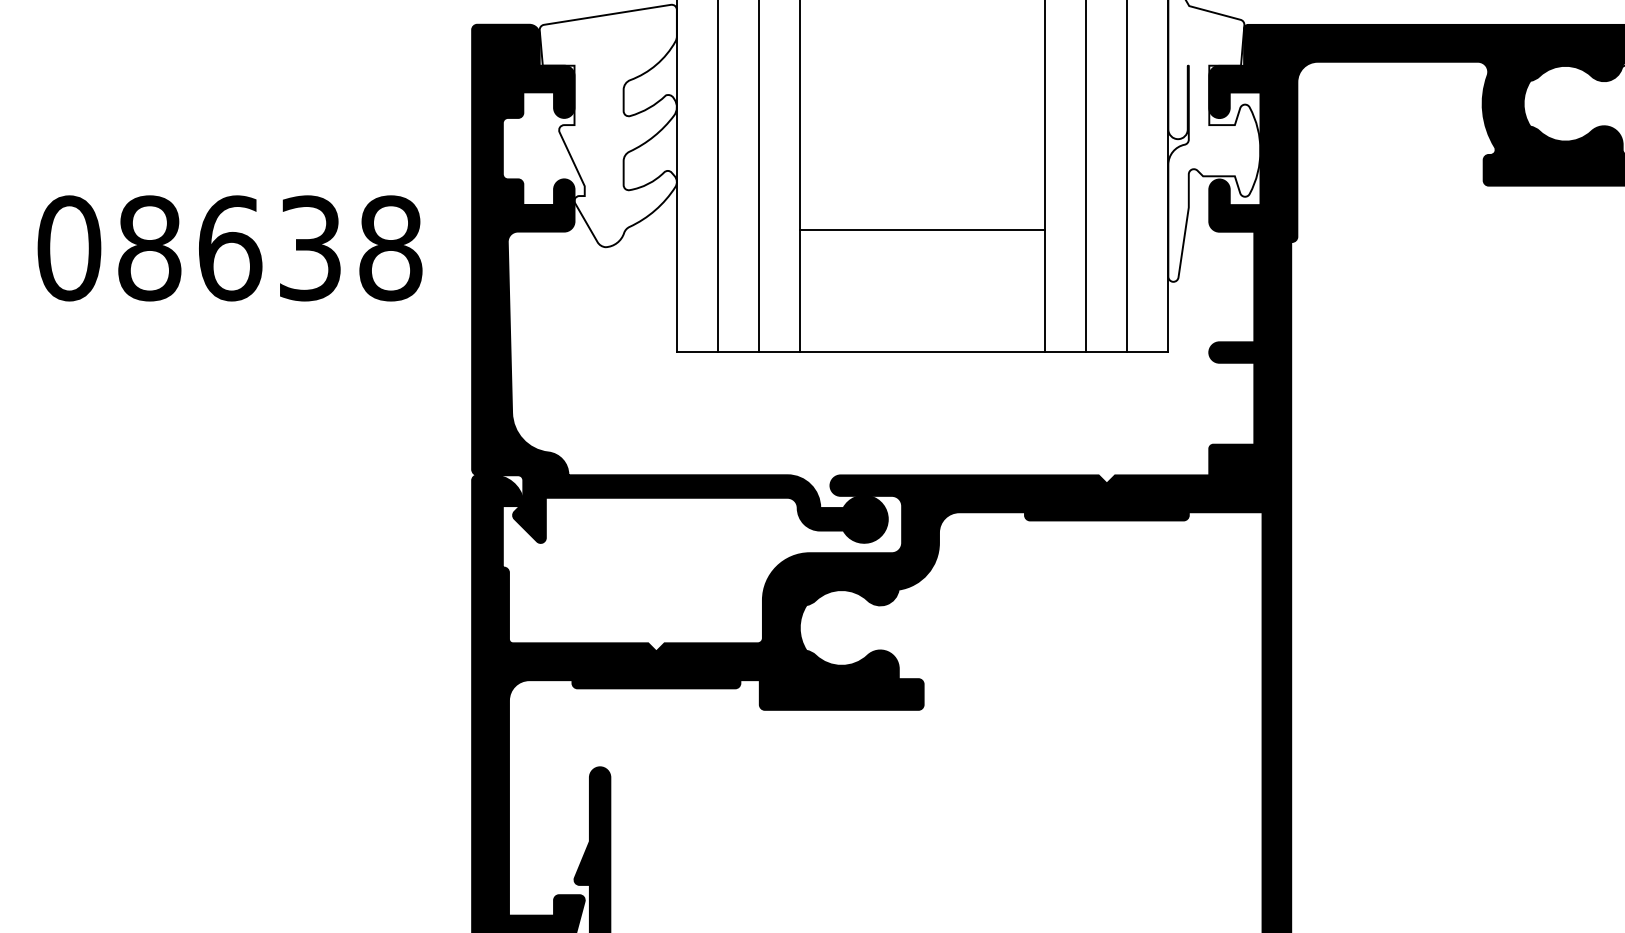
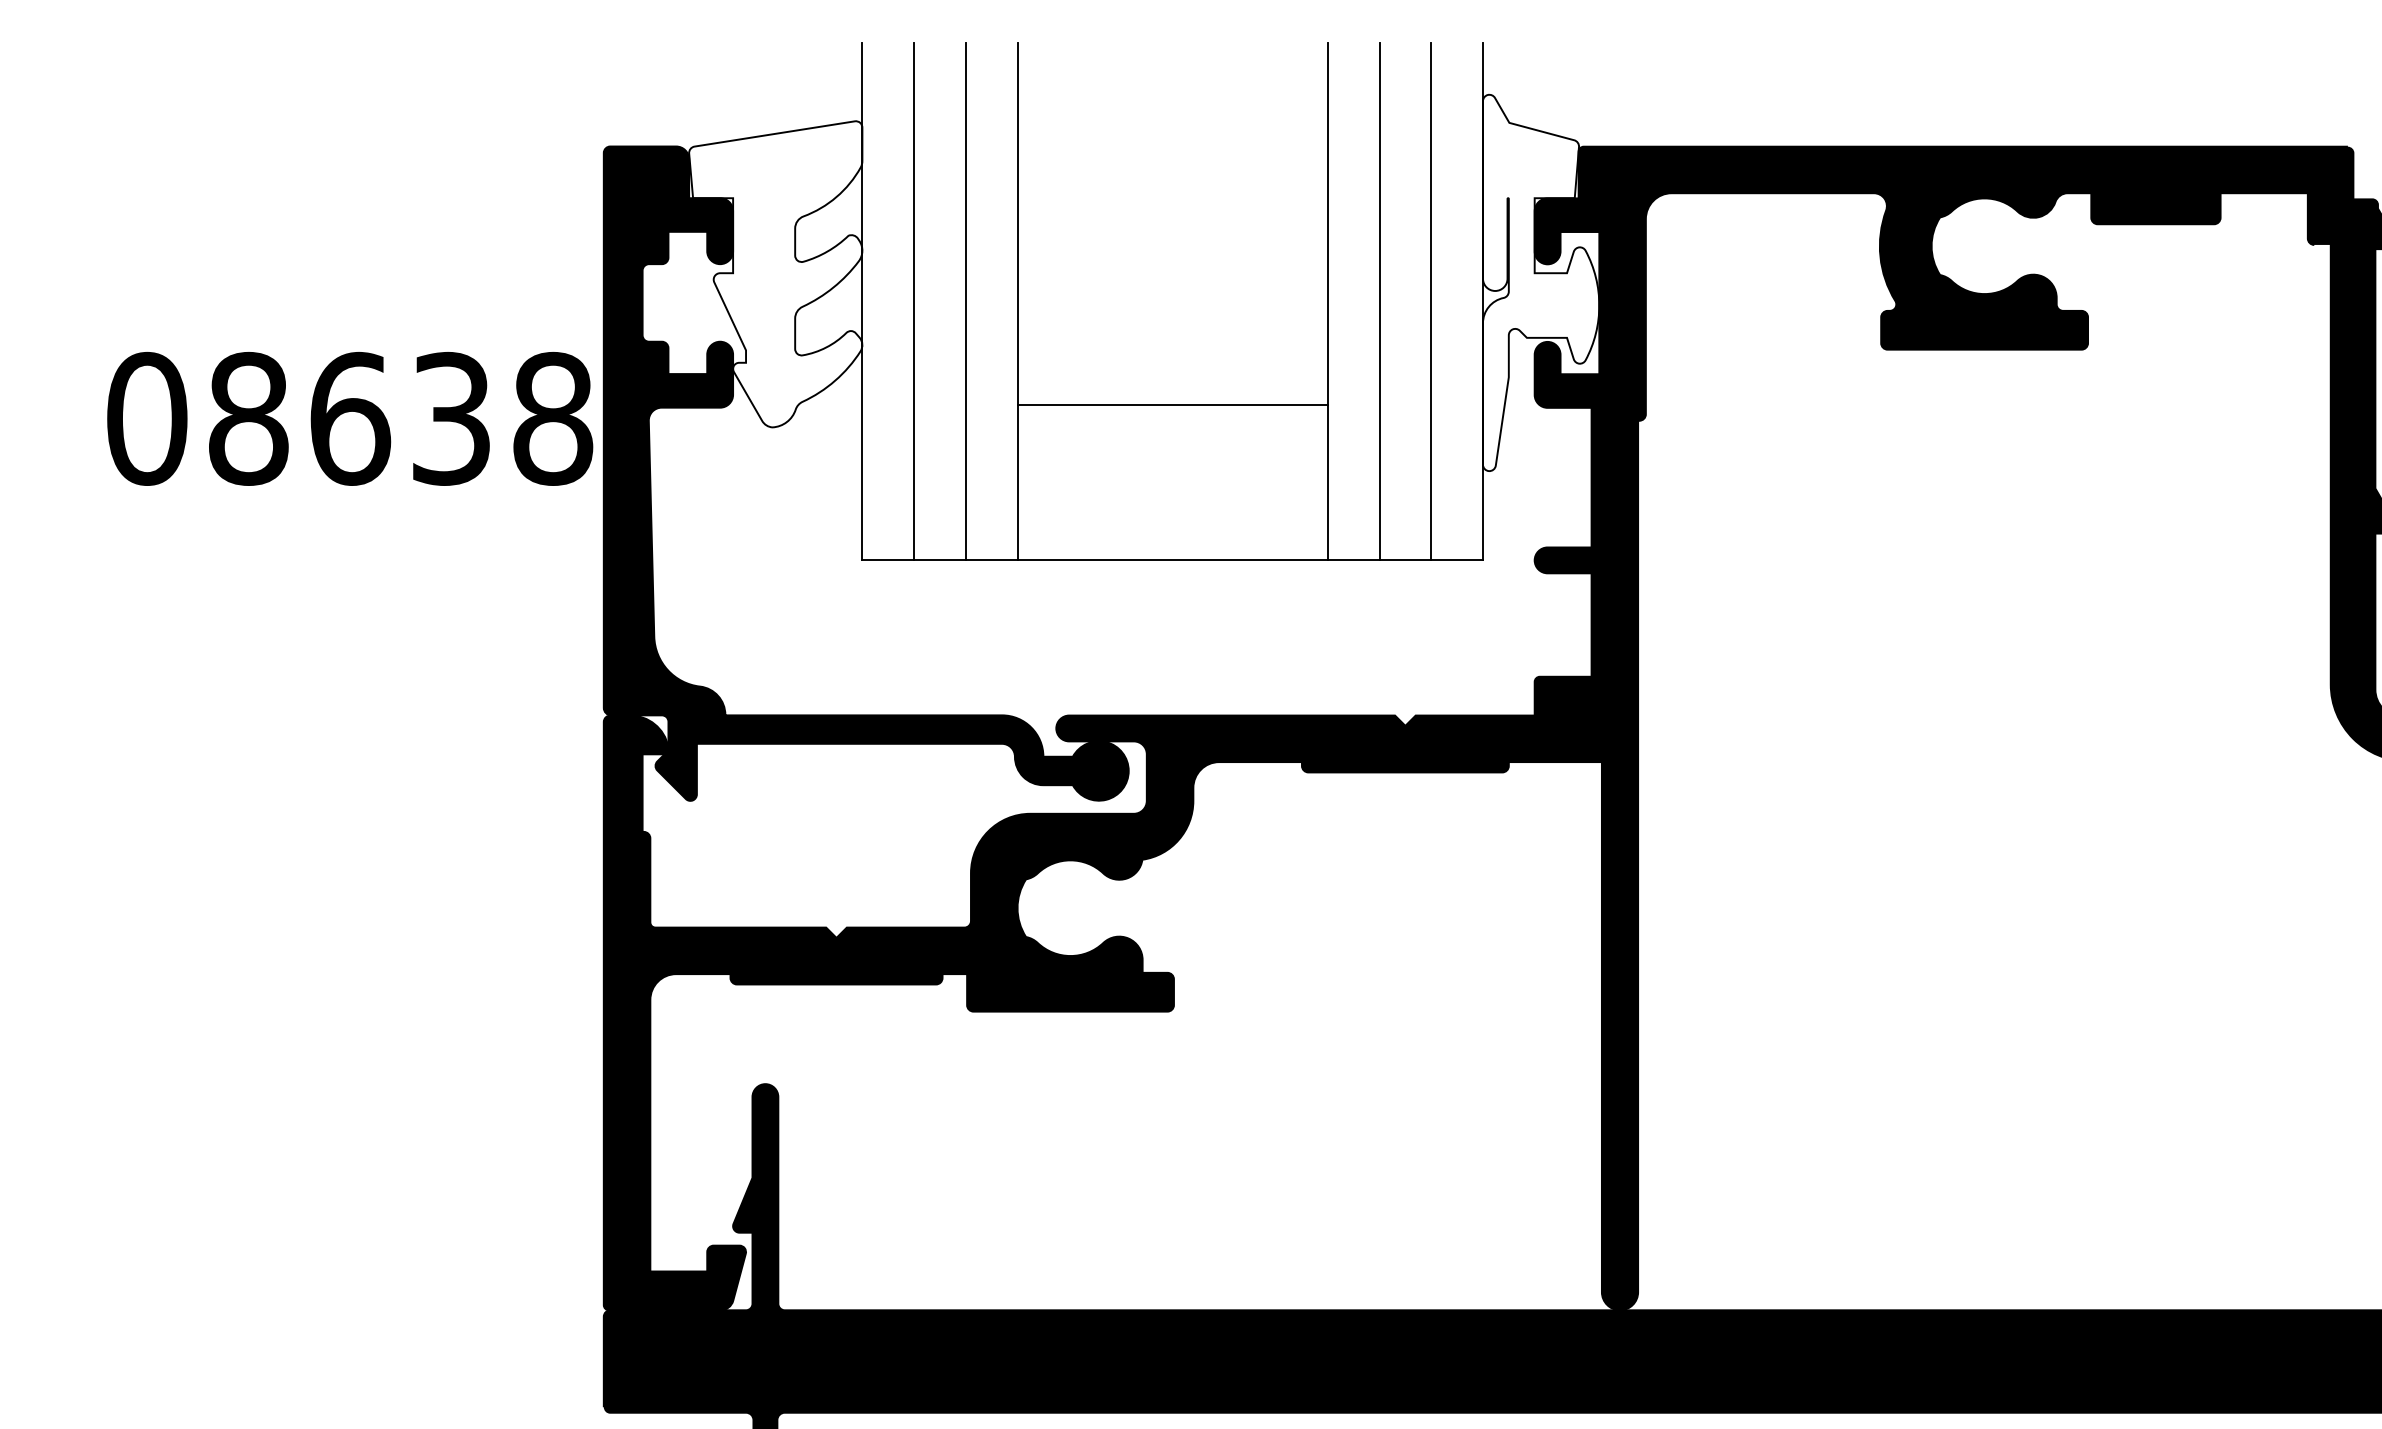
text: (230, 248) -> (350, 418), moved

